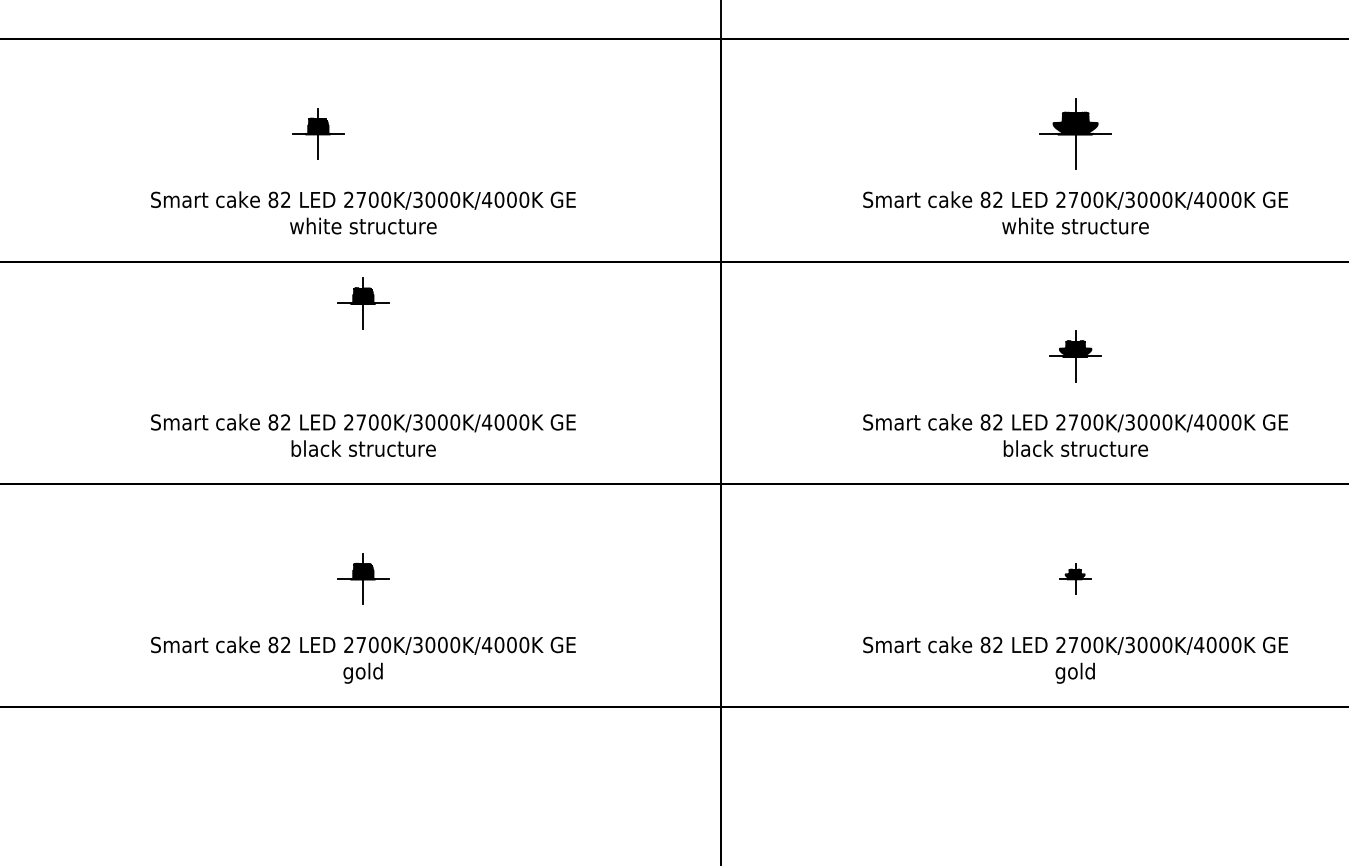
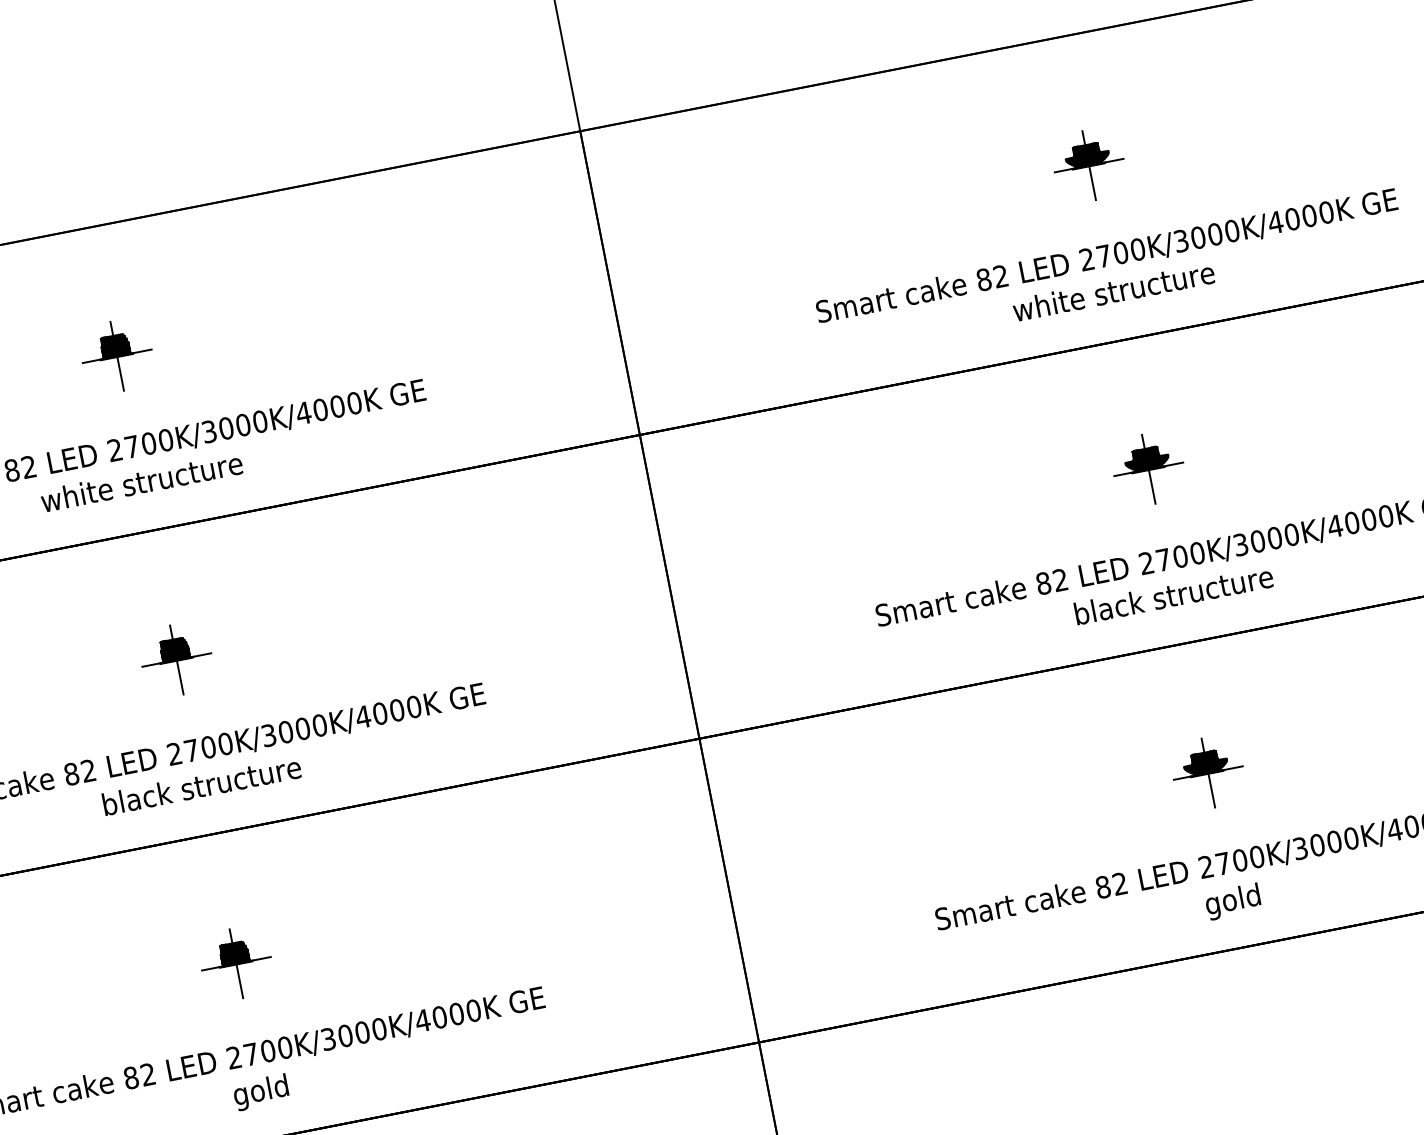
part: (318, 133) -> (117, 355), moved
part: (1075, 133) -> (1088, 165), size x0.71
part: (363, 303) -> (176, 660), moved
part: (1075, 578) -> (1208, 772), size x1.67

